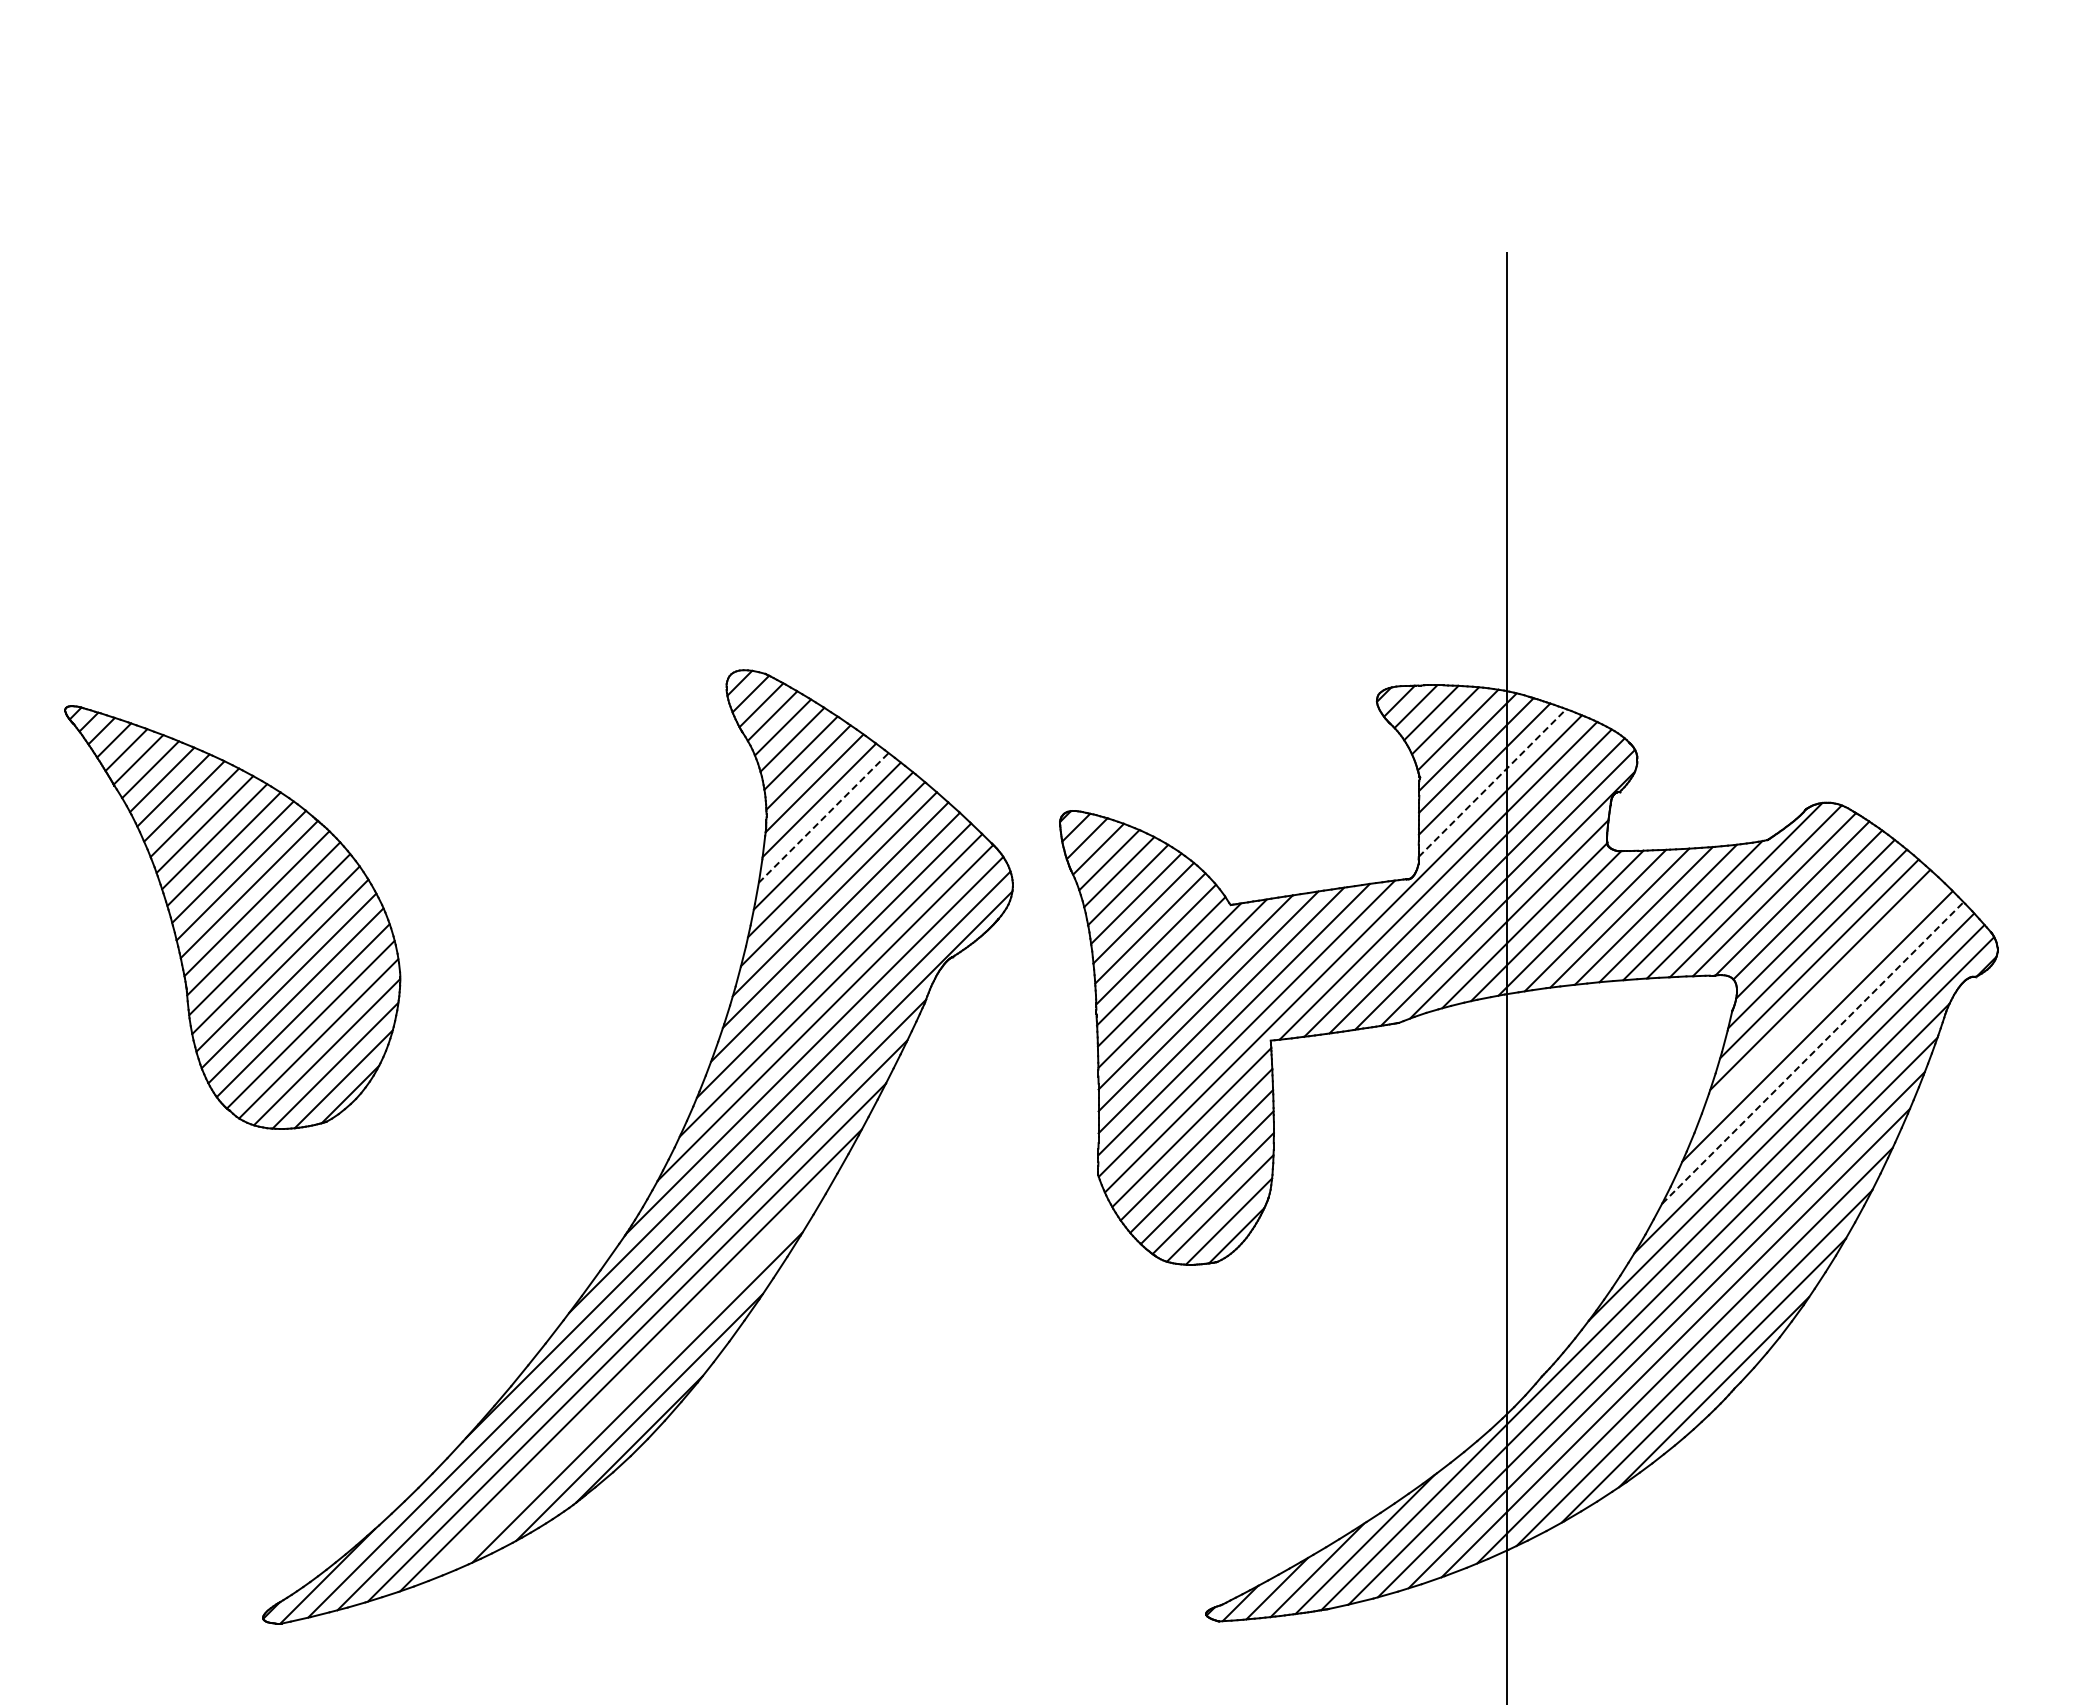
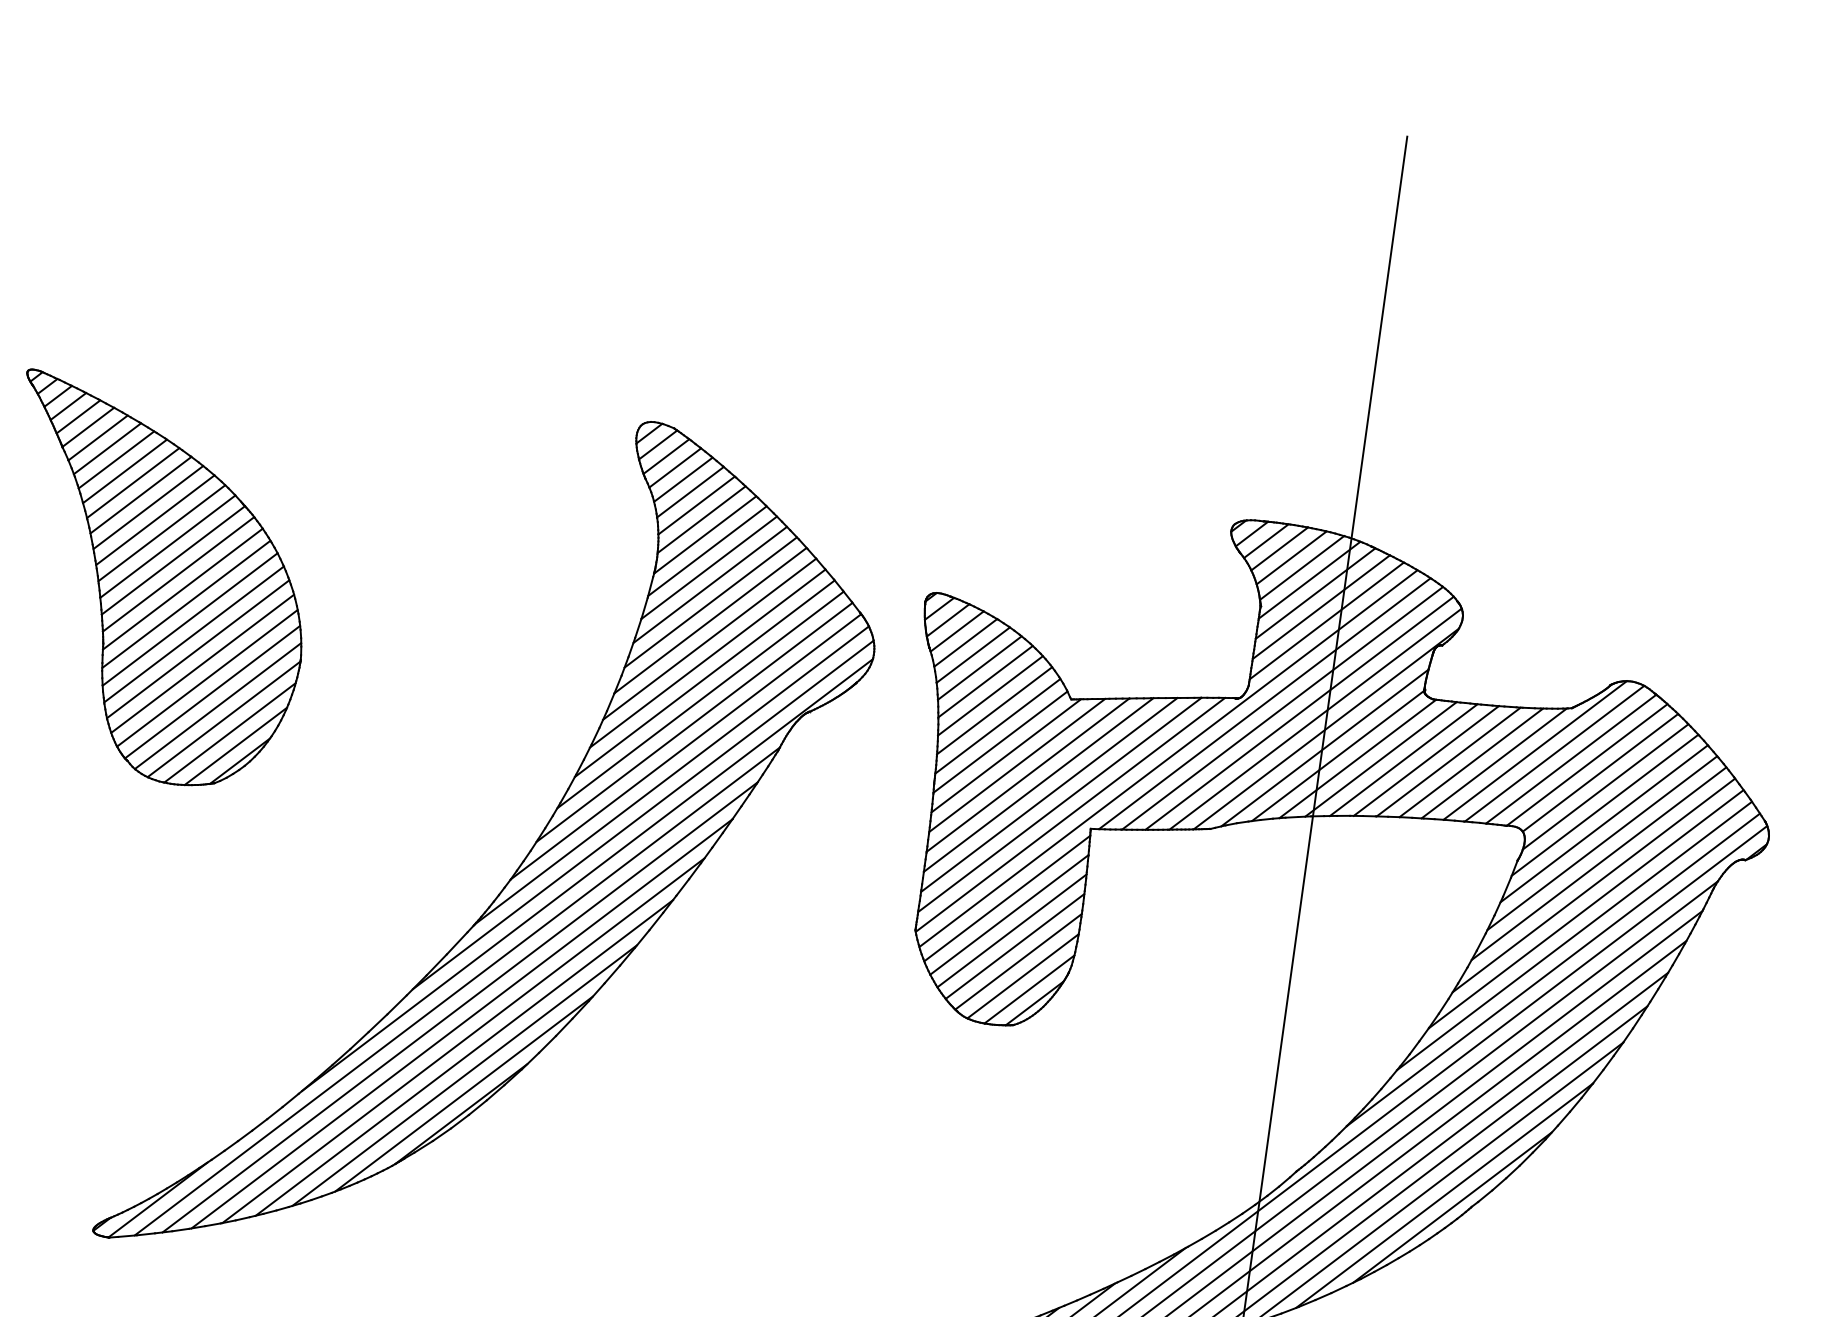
line: (1492, 782) -> (1326, 620), dashed -> solid
line: (823, 817) -> (709, 567), dashed -> solid
line: (1819, 1002) -> (1598, 863), added
line: (1813, 1052) -> (1586, 908), dashed -> solid
line: (634, 1378) -> (464, 1057), added

